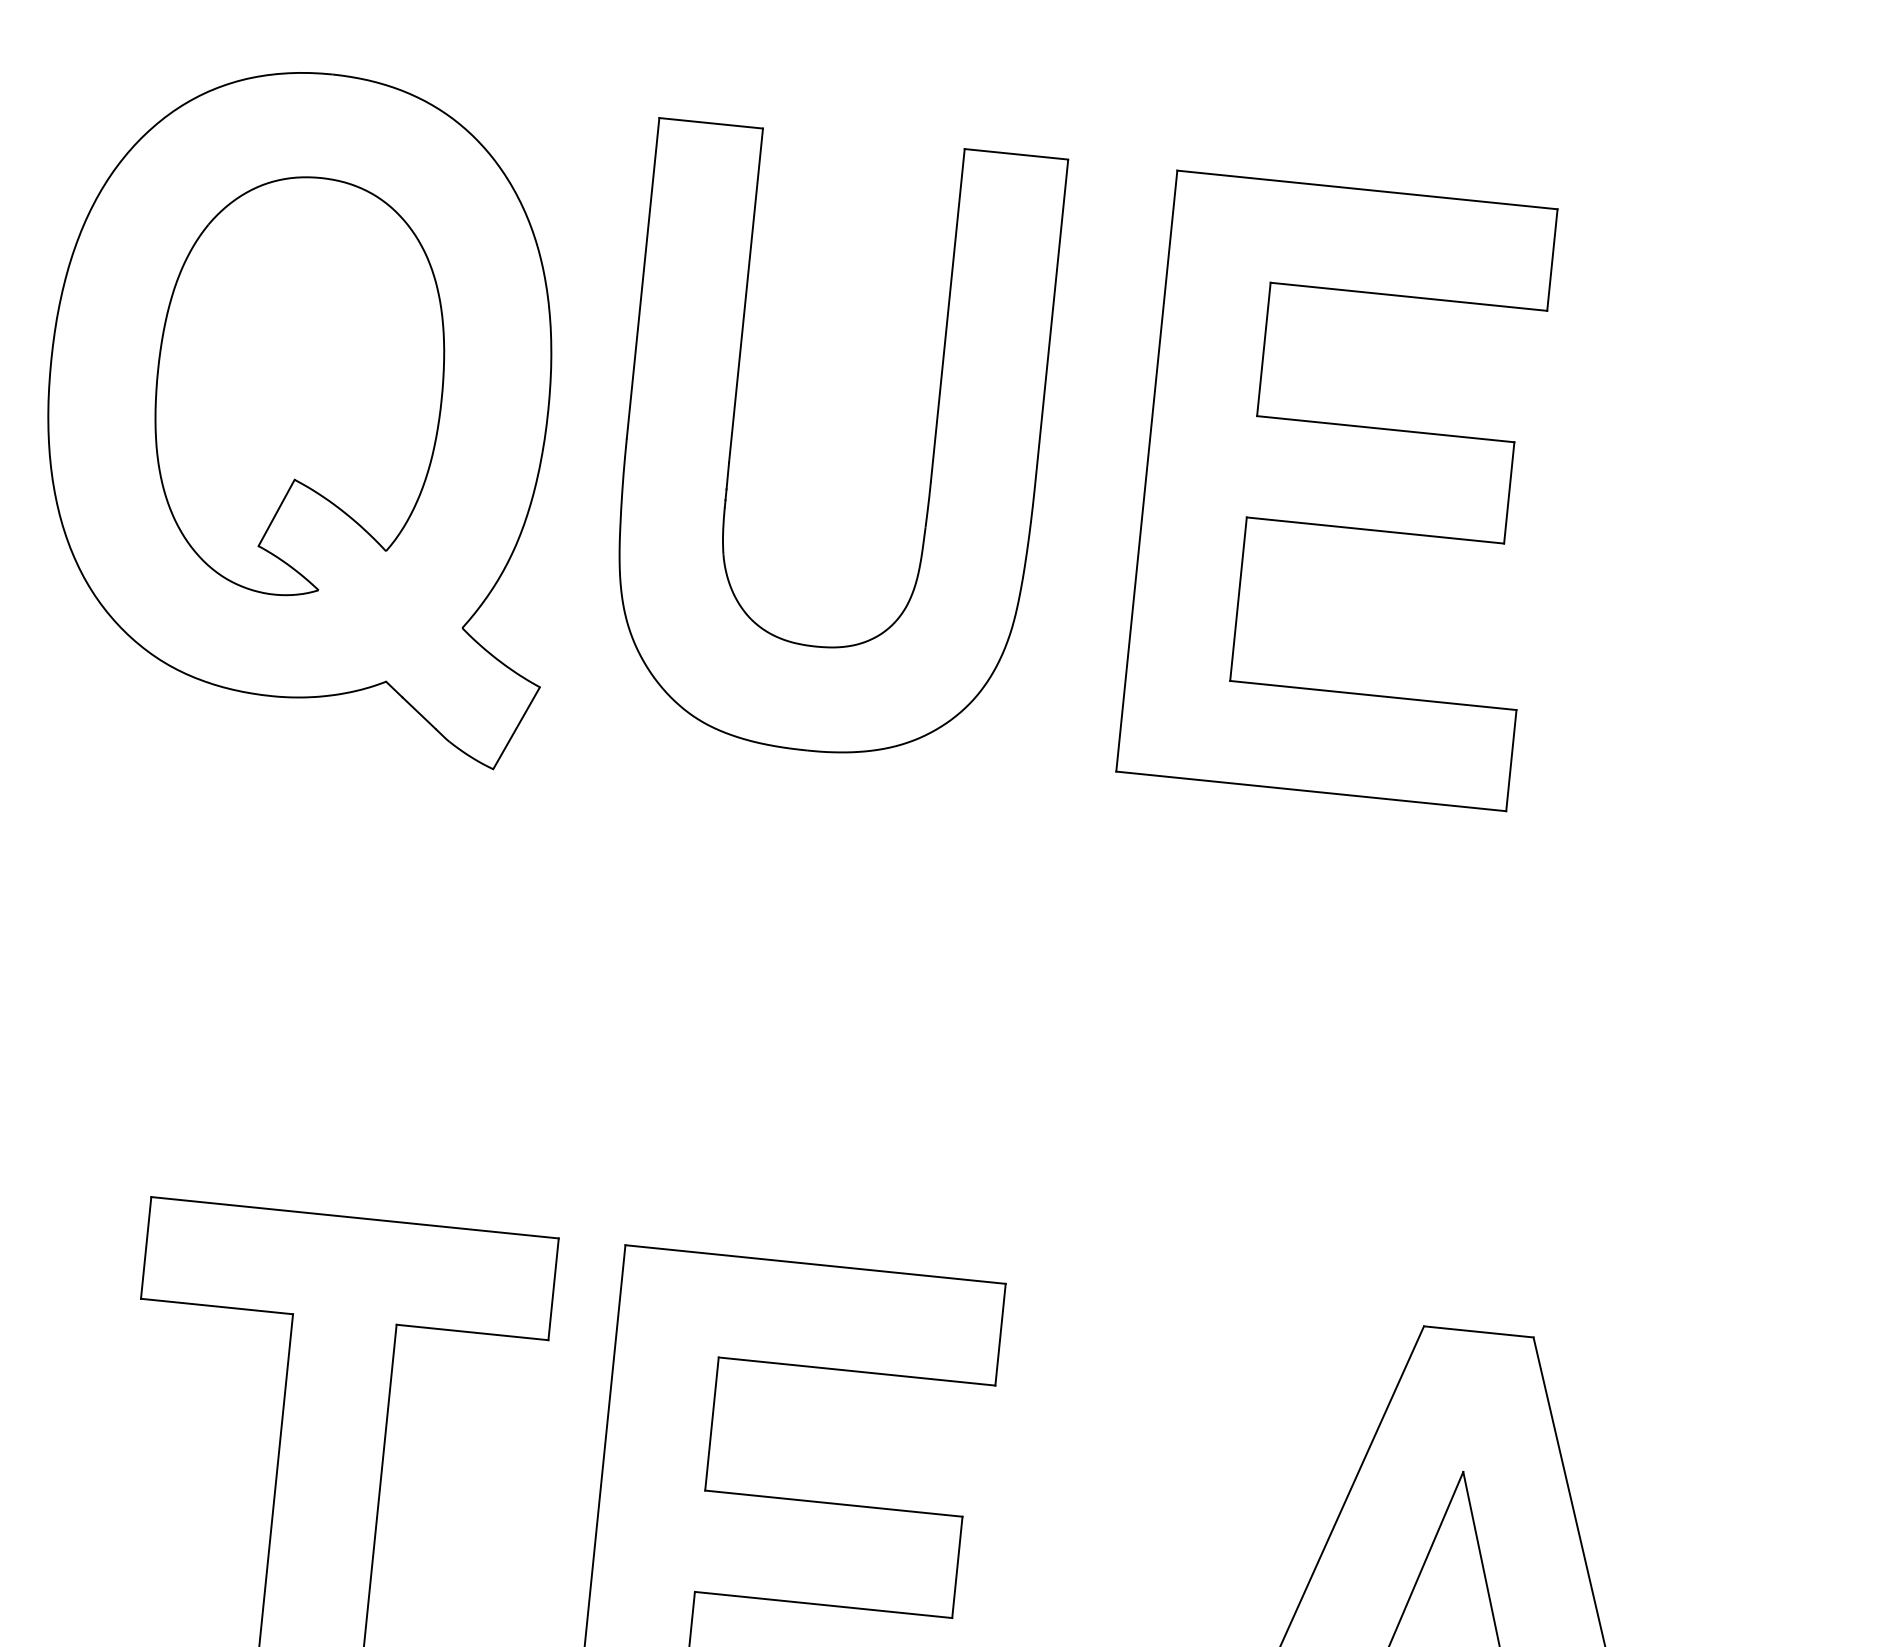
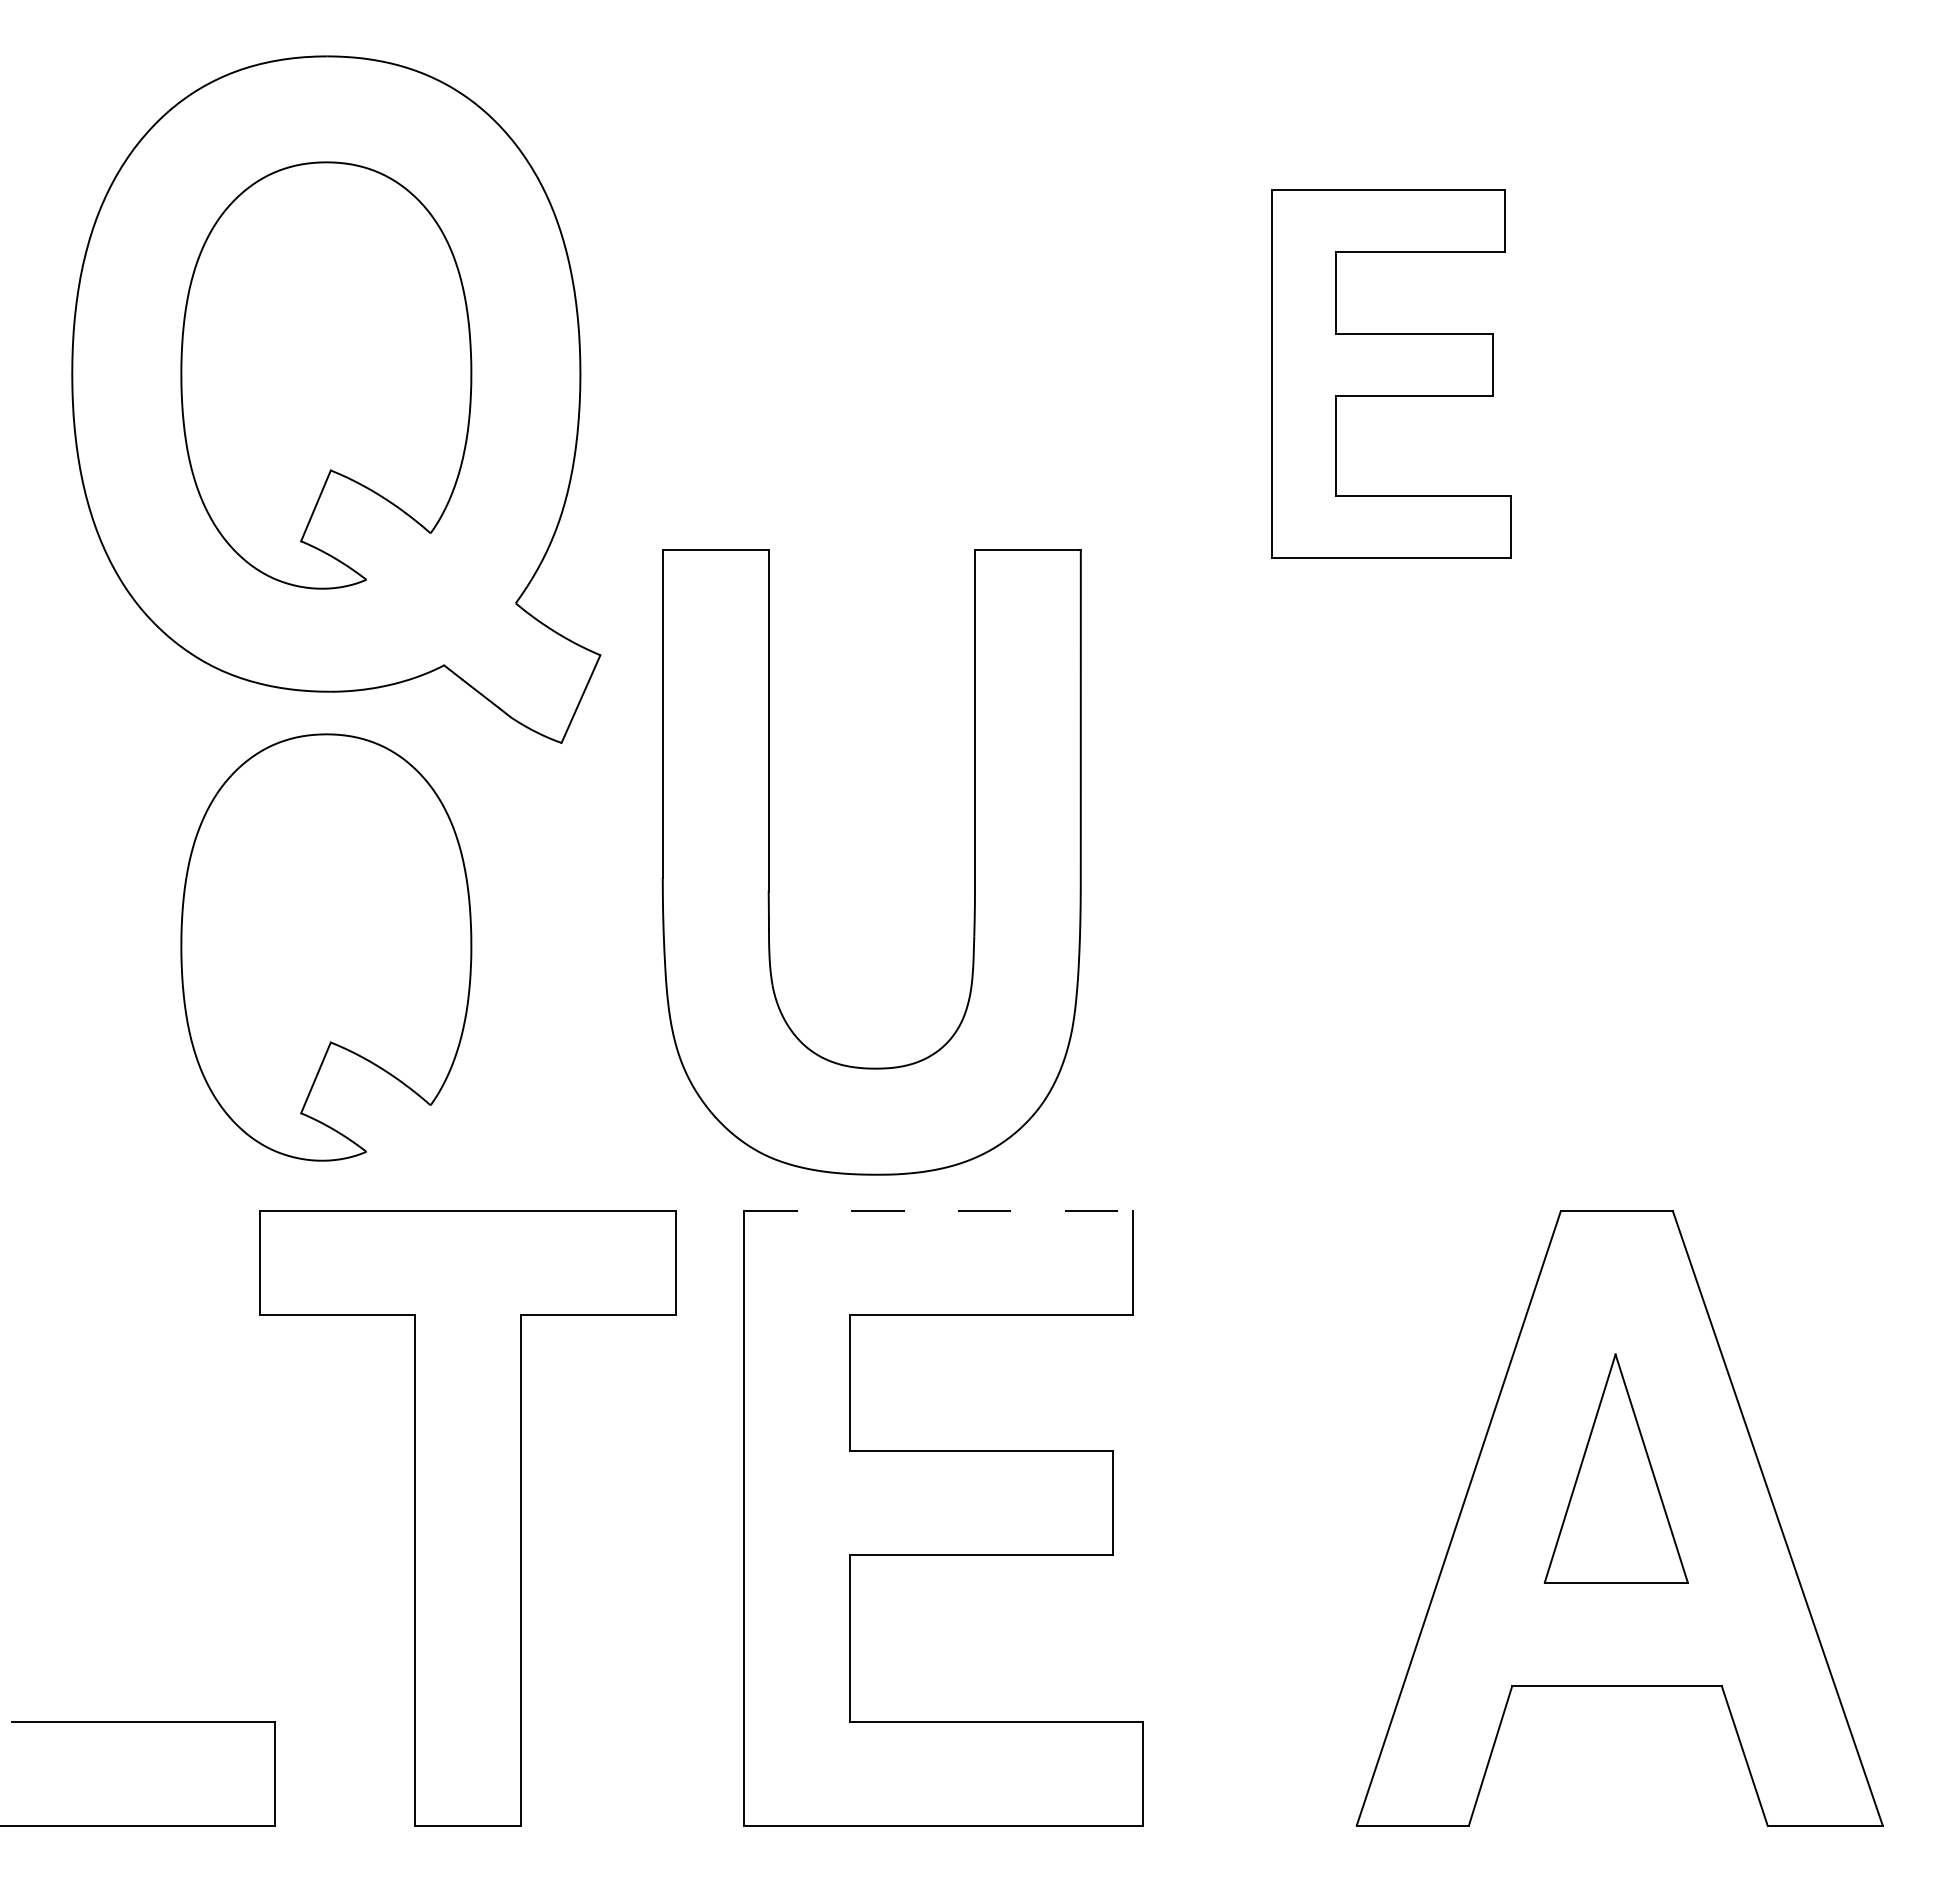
part: (732, 434) -> (769, 862), moved
part: (1341, 490) -> (1391, 373), size x0.6
part: (243, 945) -> (326, 947), added
line: (816, 1264) -> (939, 1211), solid -> dashed

